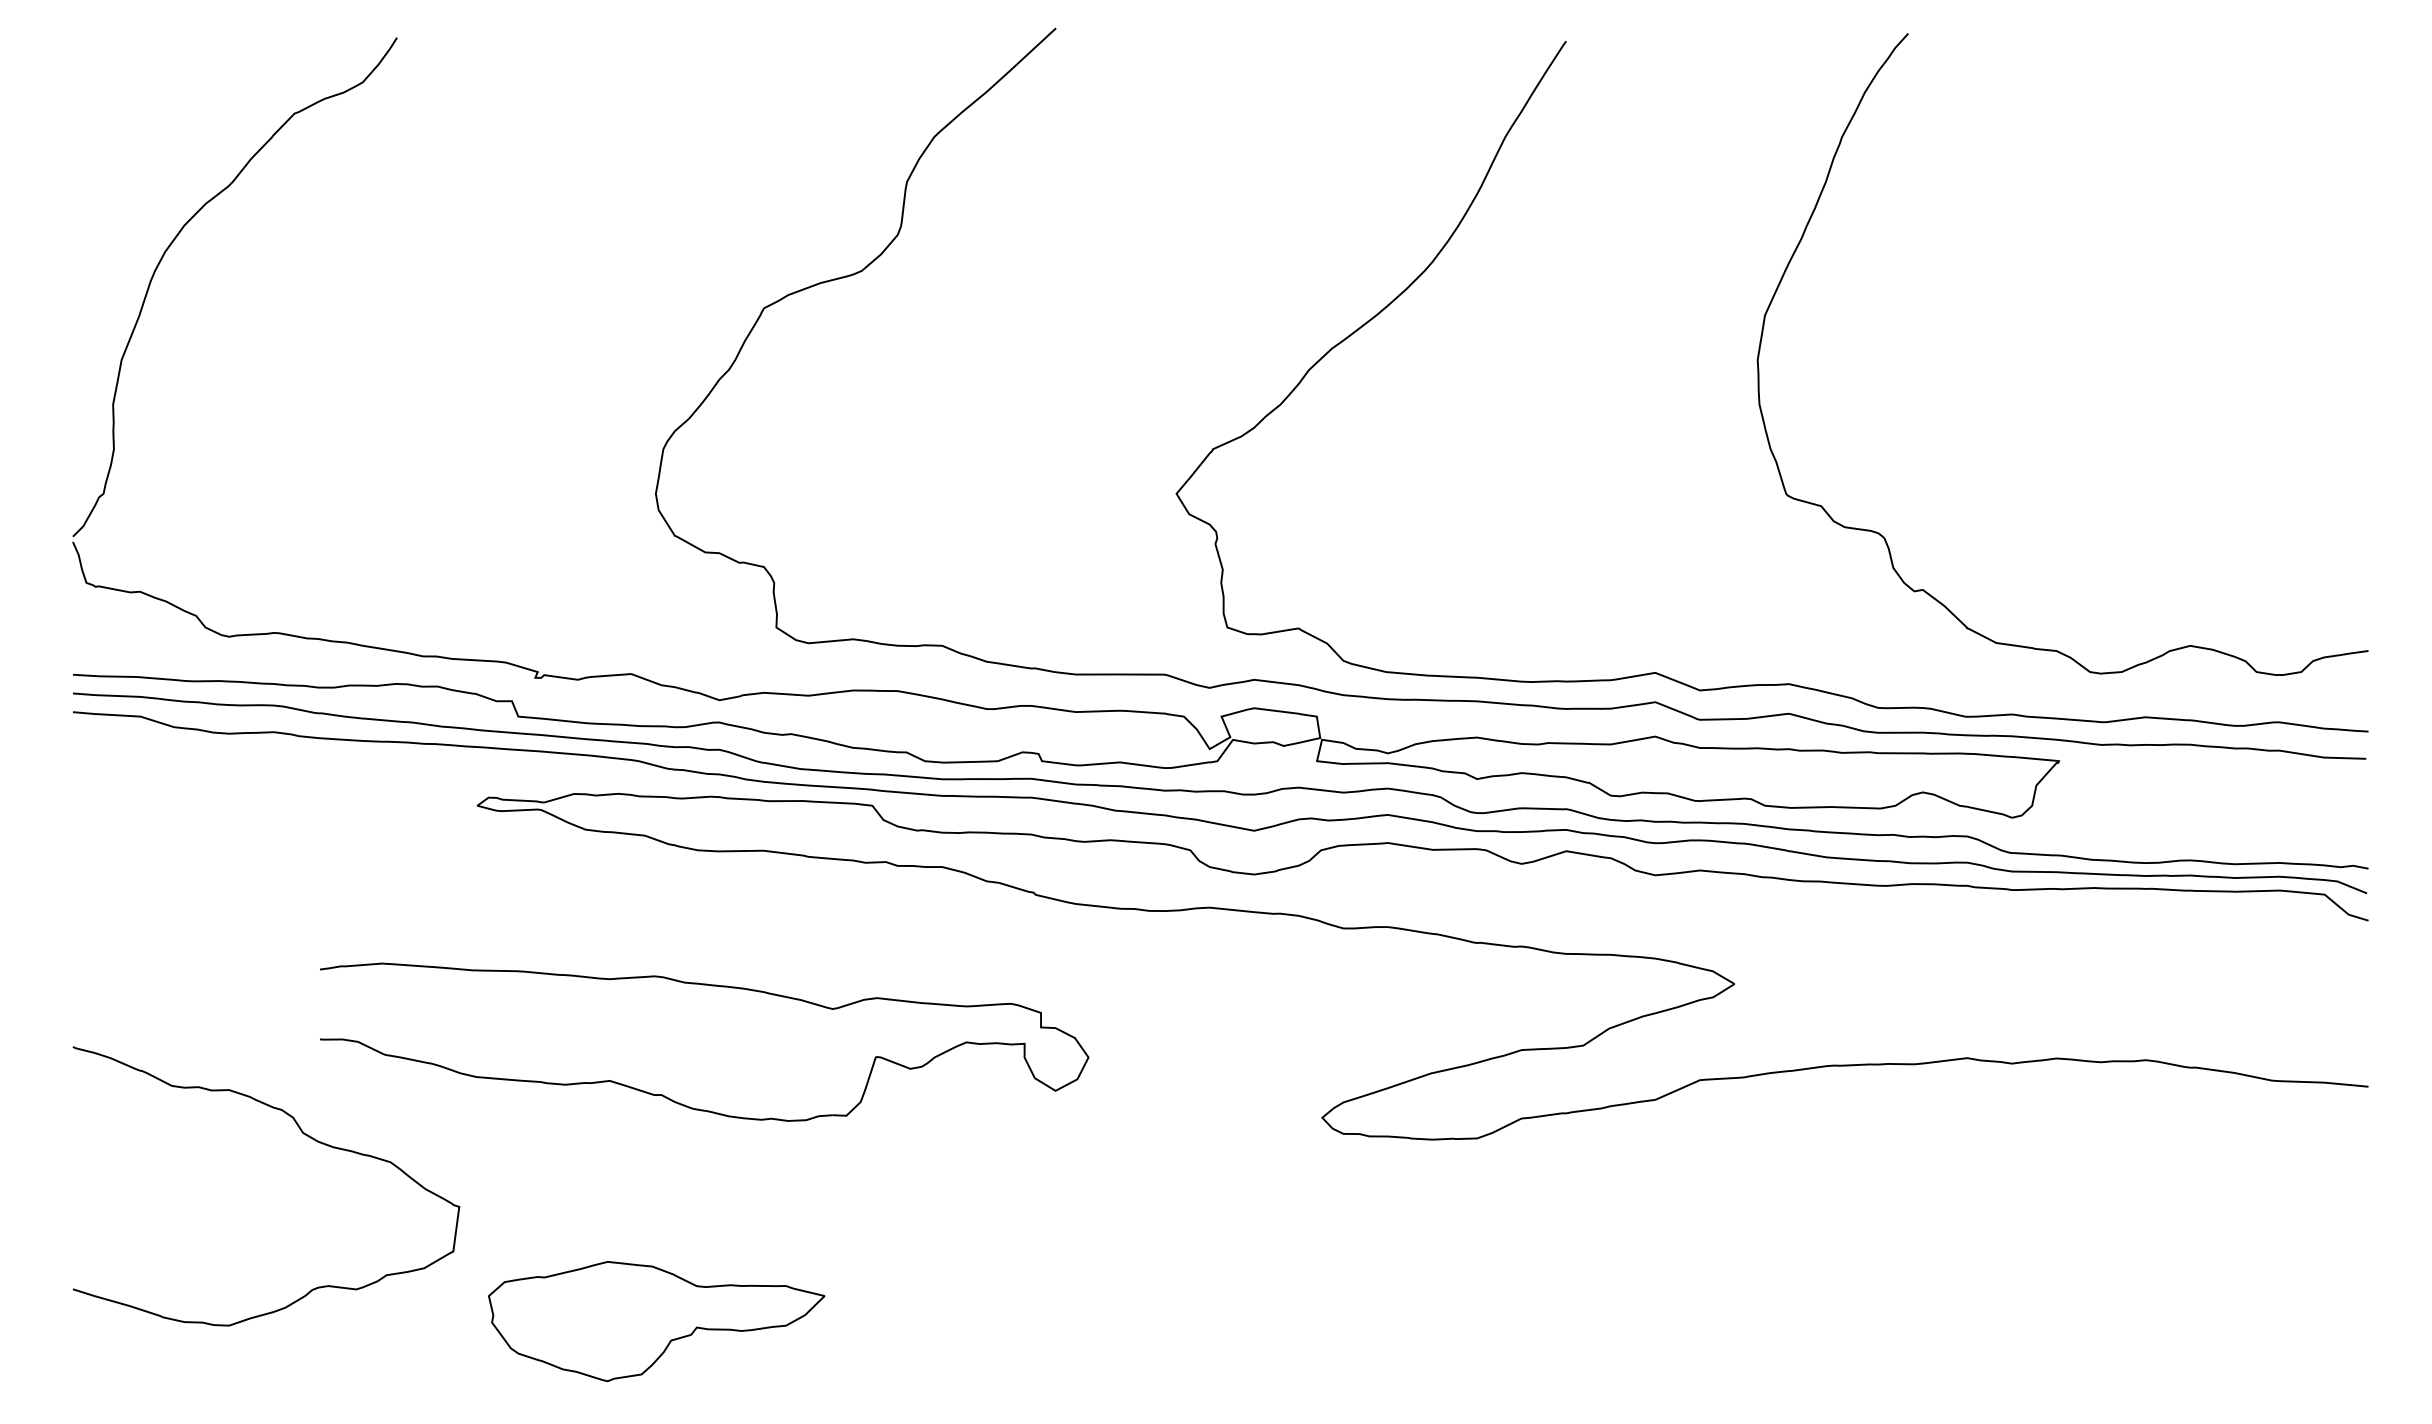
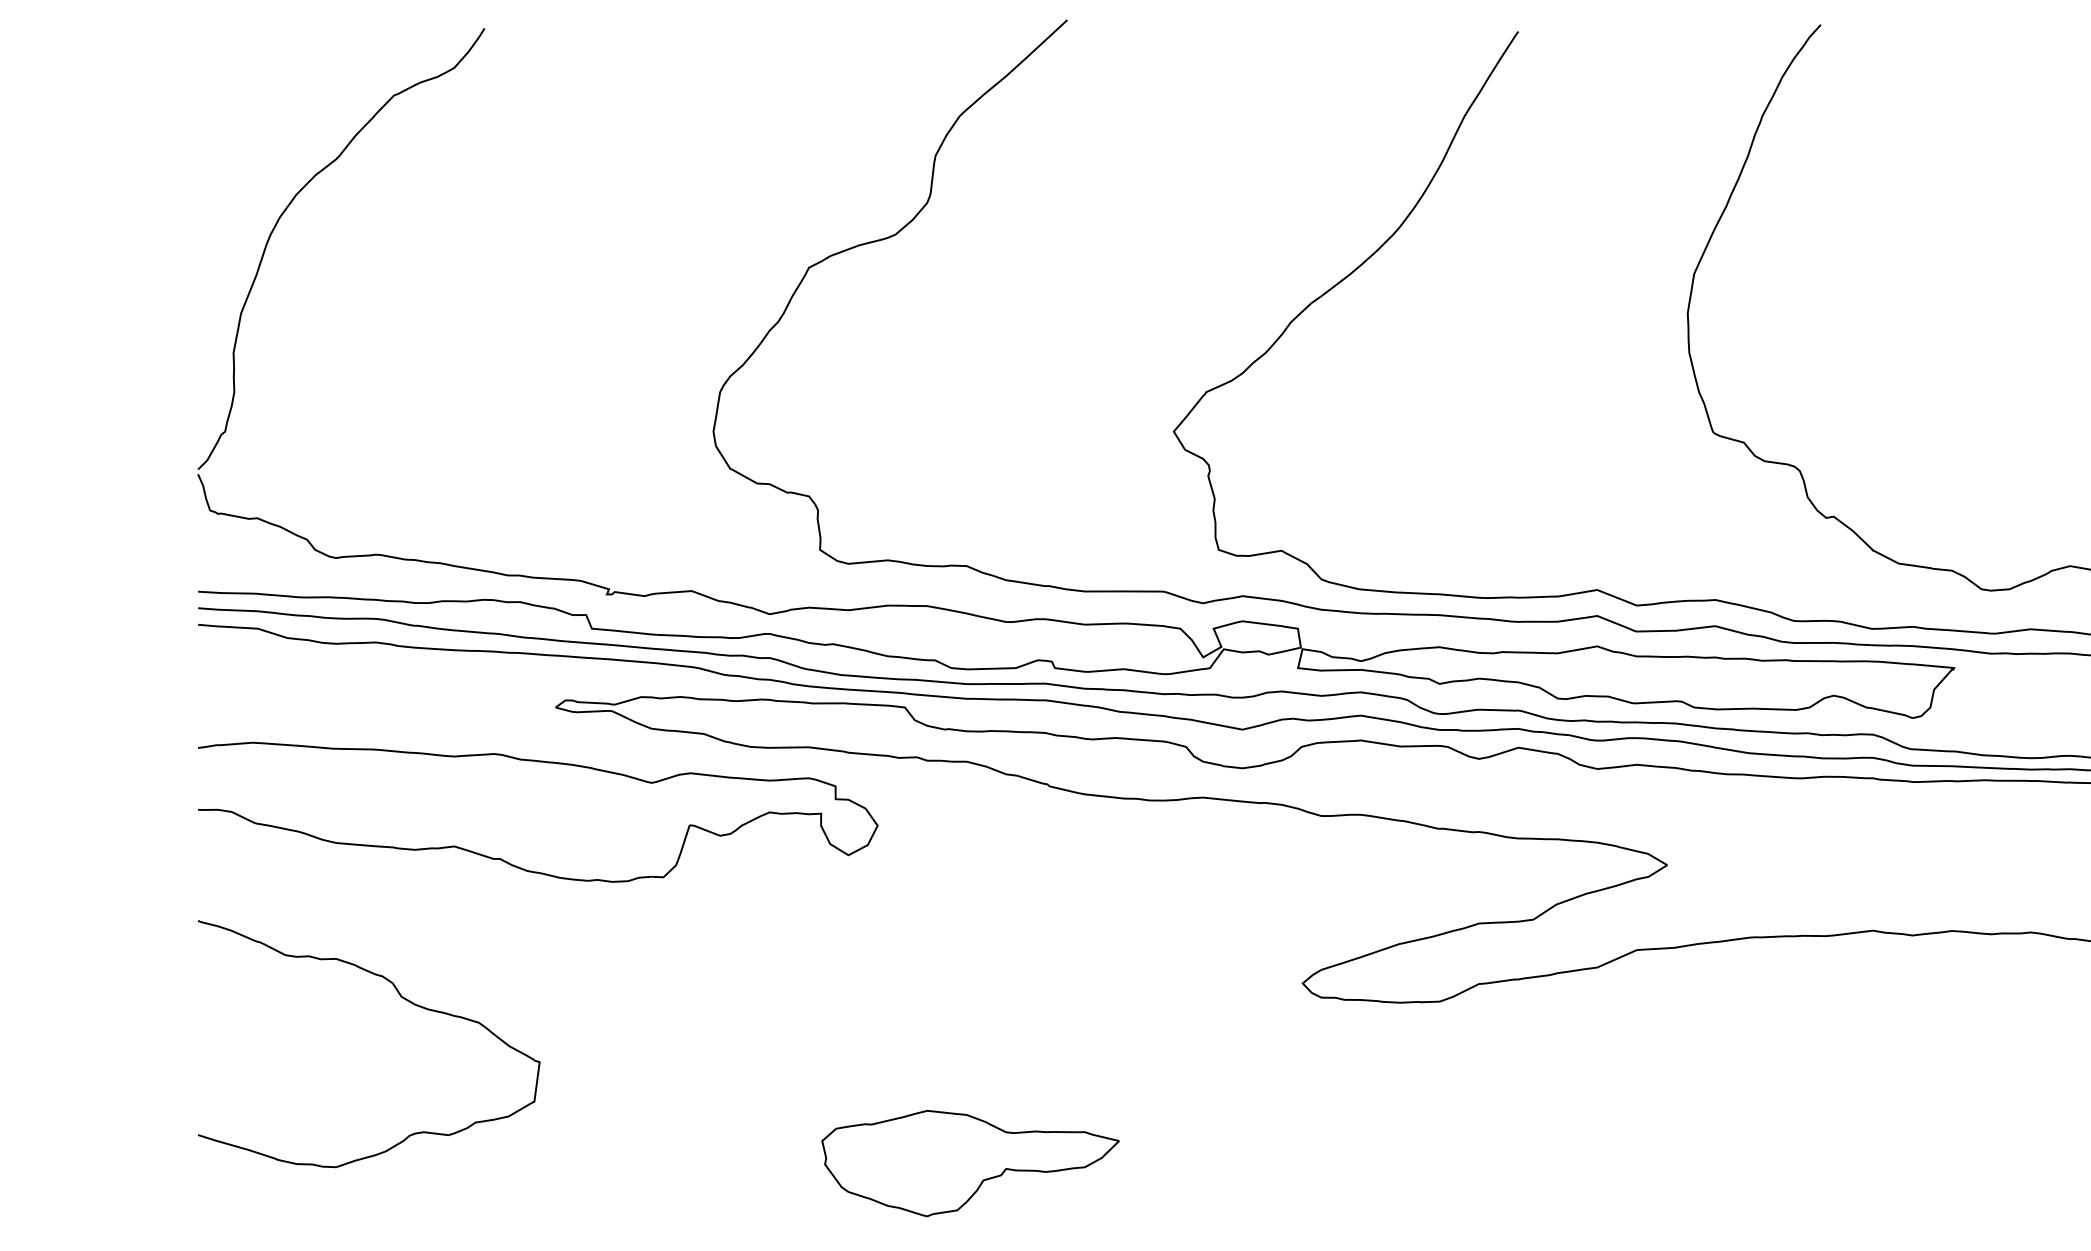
part: (711, 986) -> (544, 762), moved
part: (656, 1321) -> (970, 1163), moved

